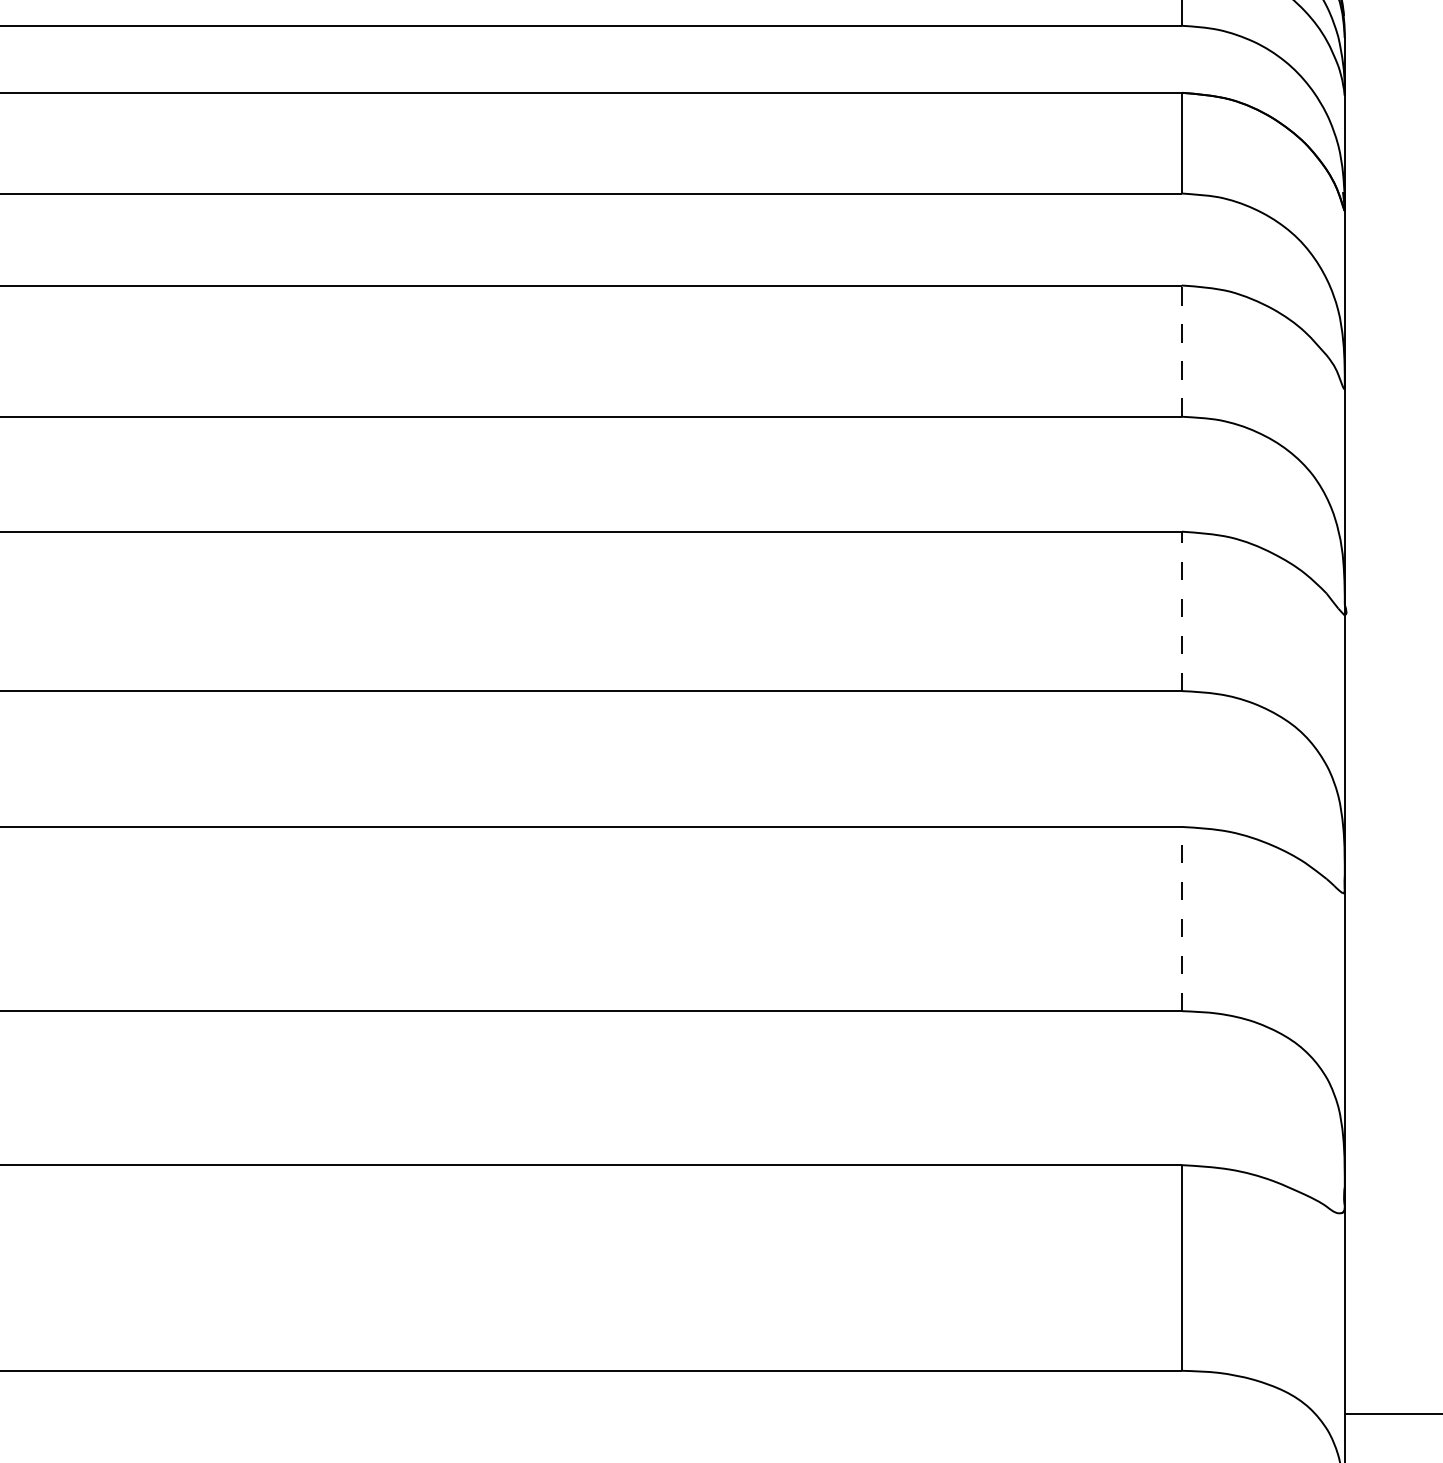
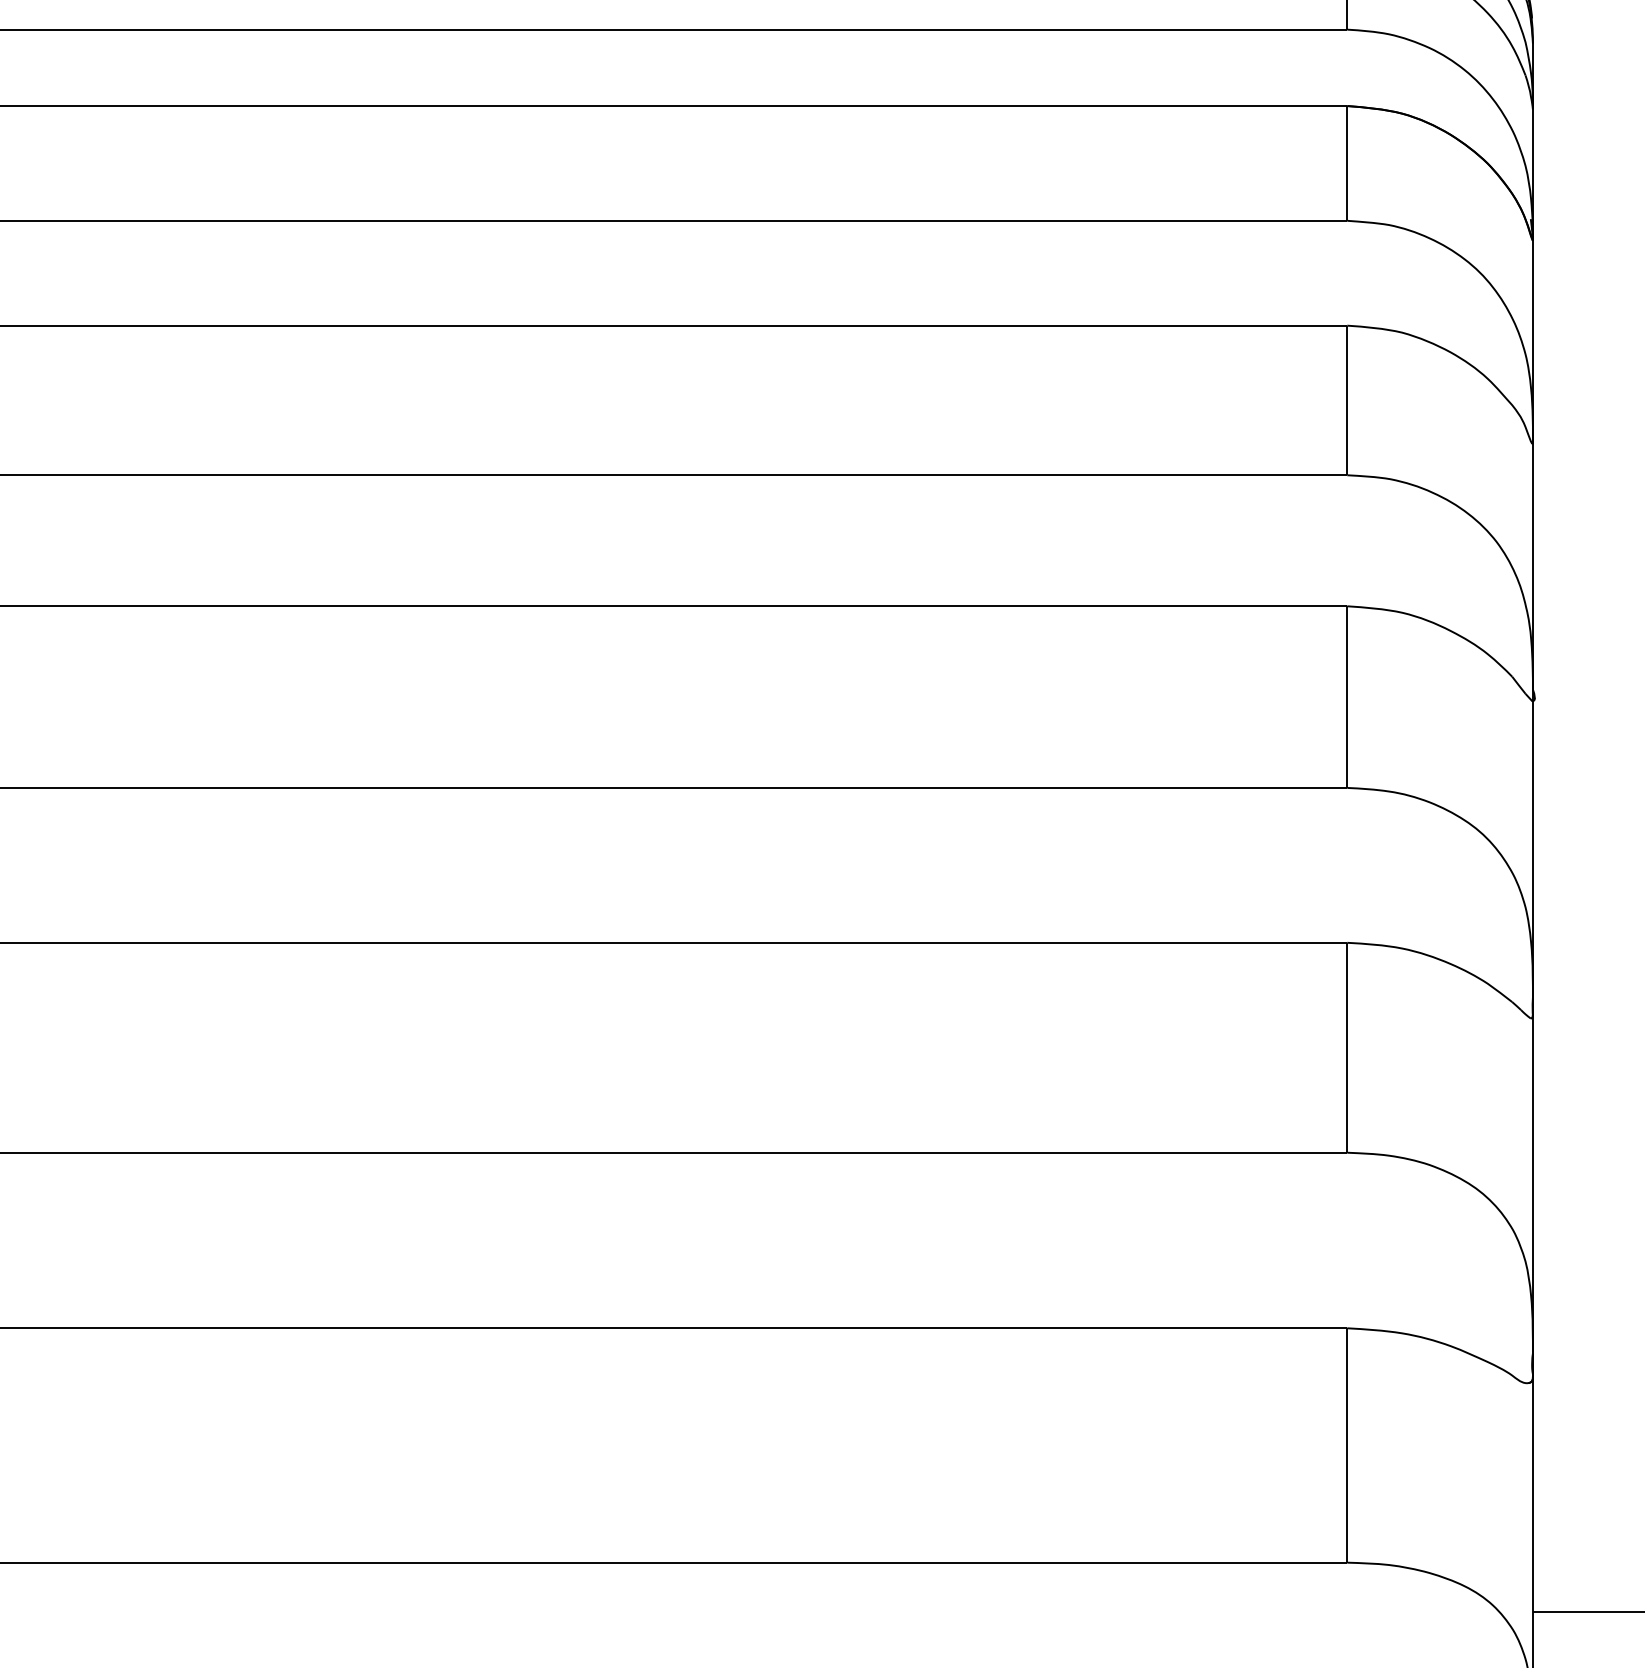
line: (1181, 351) -> (1346, 400), dashed -> solid
line: (1181, 611) -> (1346, 697), dashed -> solid
line: (1181, 918) -> (1346, 1047), dashed -> solid

